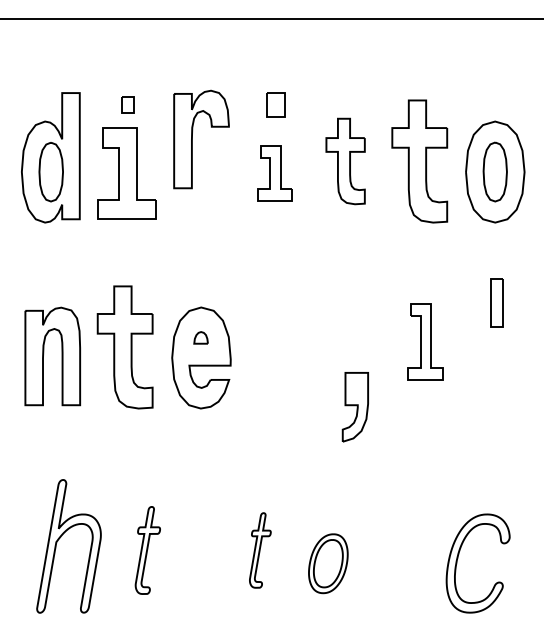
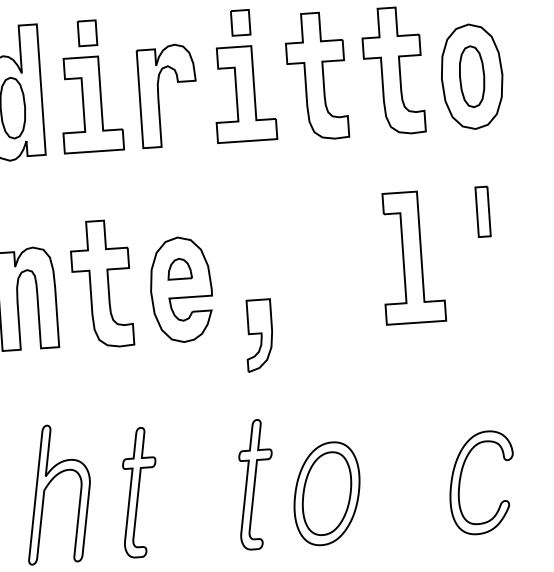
part: (127, 104) -> (86, 32), size x1.43
part: (192, 139) -> (158, 96), moved
part: (345, 161) -> (316, 76), size x1.43
part: (274, 173) -> (243, 93), size x1.67
part: (200, 337) -> (178, 268), size x1.67
part: (425, 341) -> (411, 256), size x1.67
part: (354, 407) -> (258, 335), moved
part: (147, 550) -> (139, 492), size x1.43
part: (260, 550) -> (255, 484), size x1.67
part: (328, 563) -> (327, 493), size x1.67

